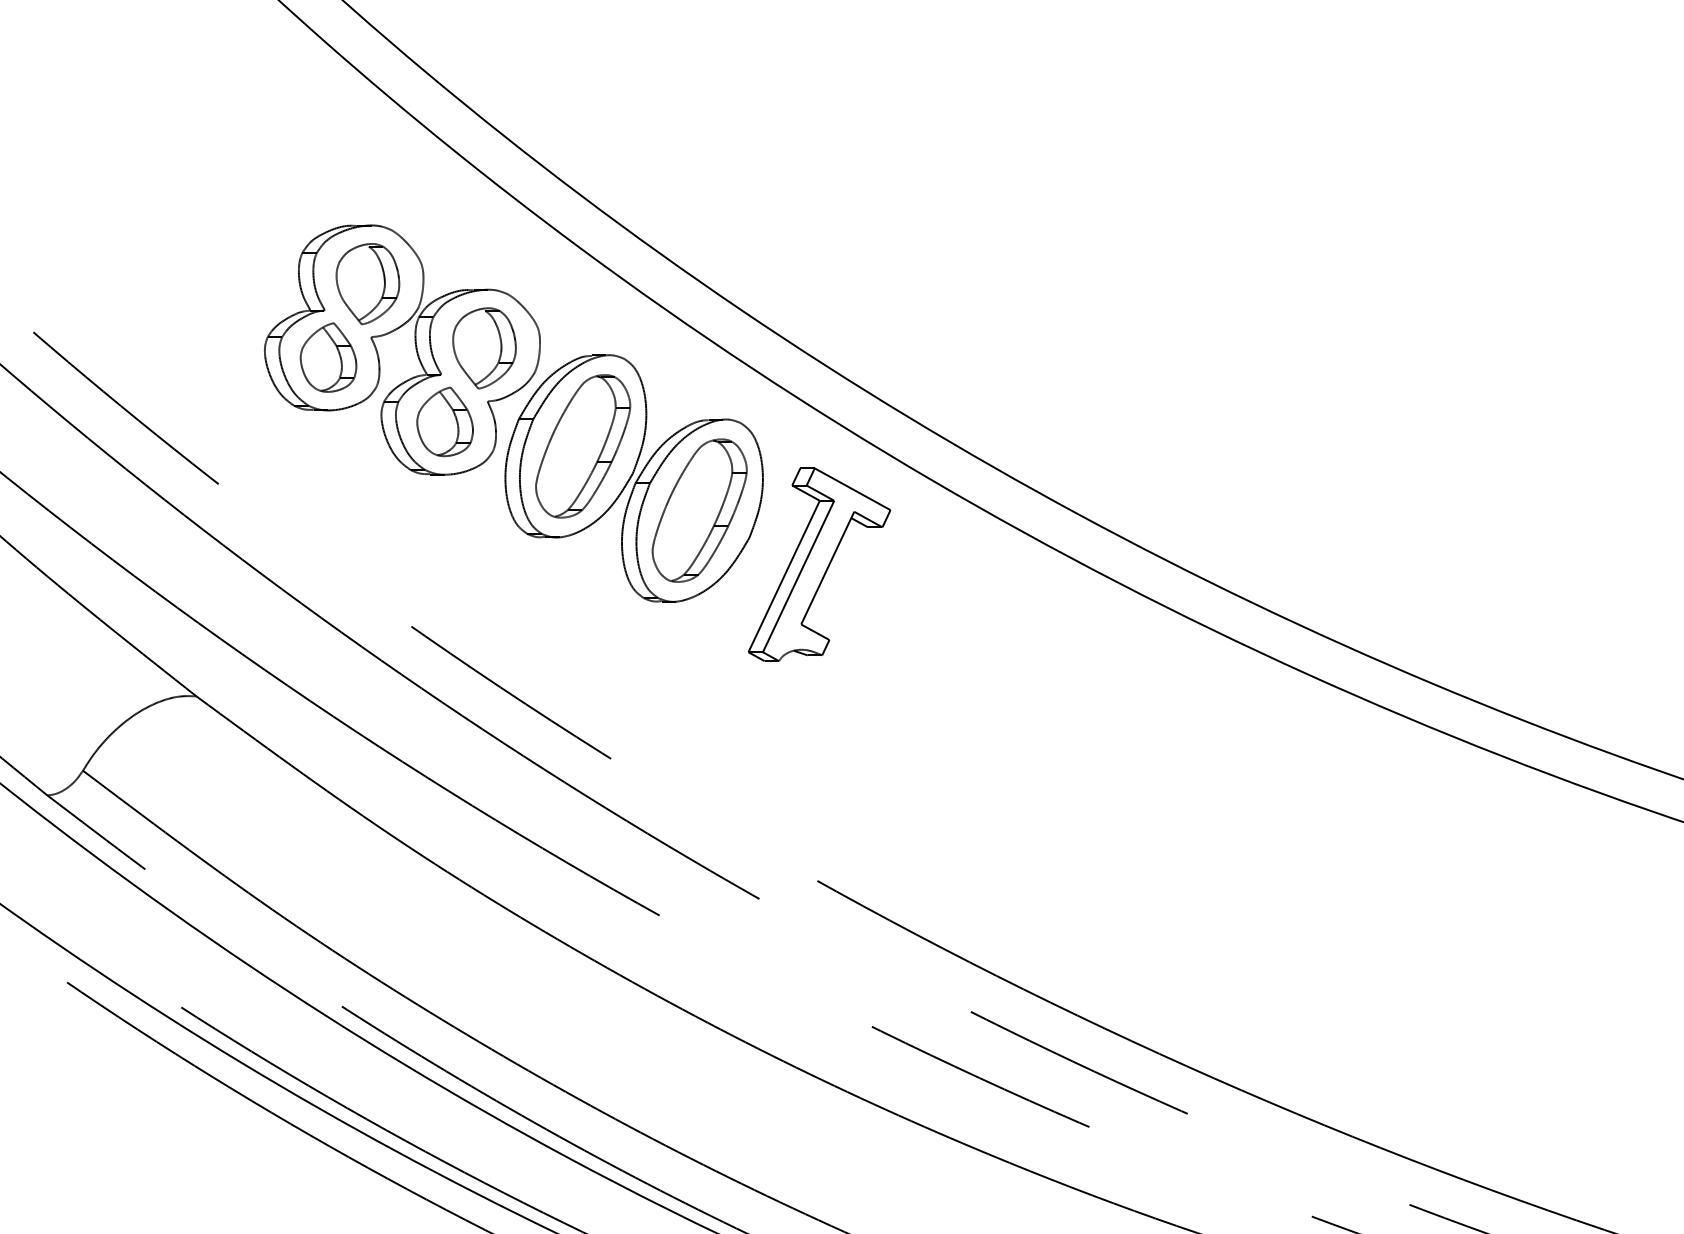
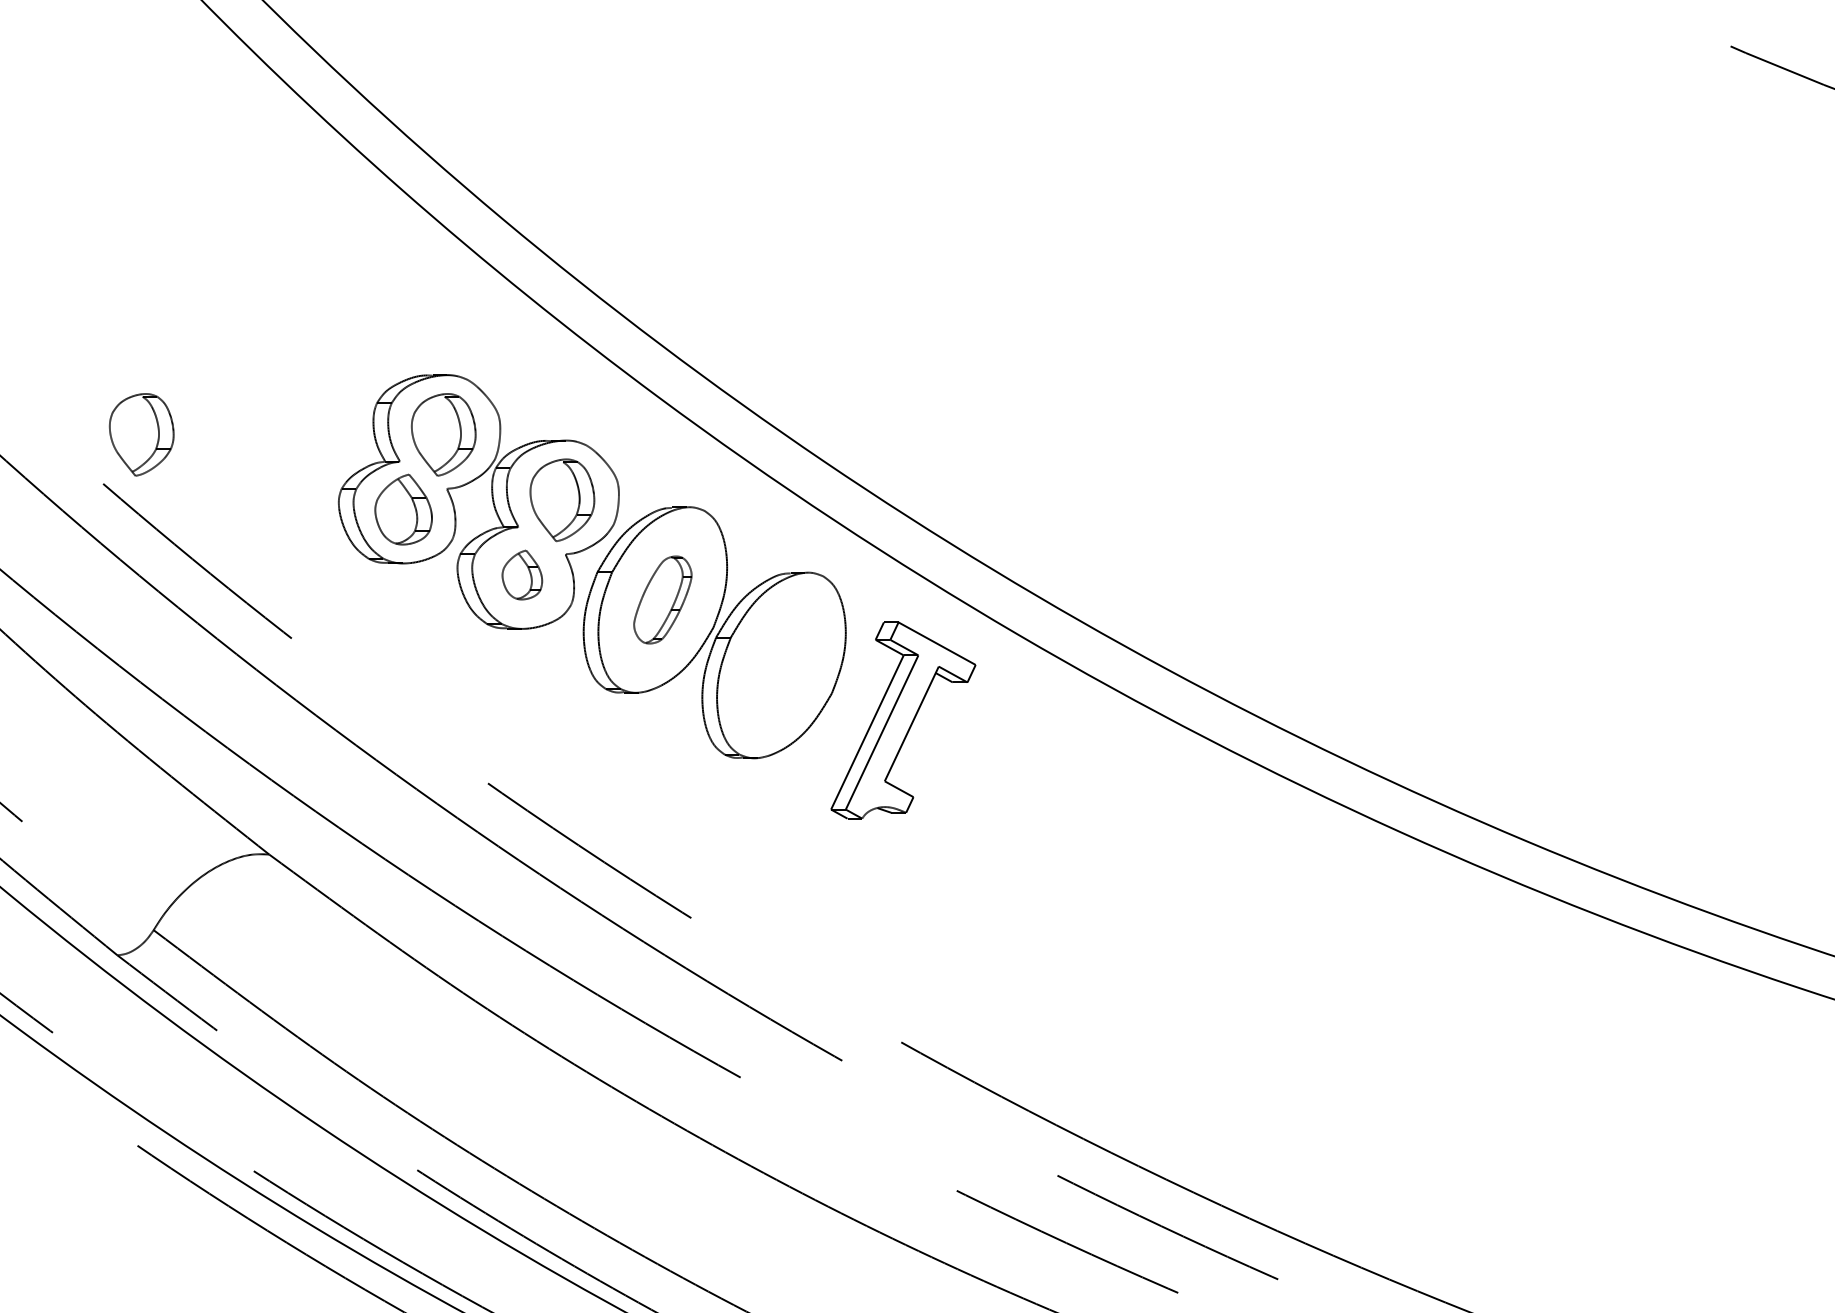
part: (71, 283) -> (141, 434), added
part: (445, 421) -> (522, 574), size x0.7
part: (582, 445) -> (662, 599), size x0.6
part: (699, 510) -> (781, 665), removed

